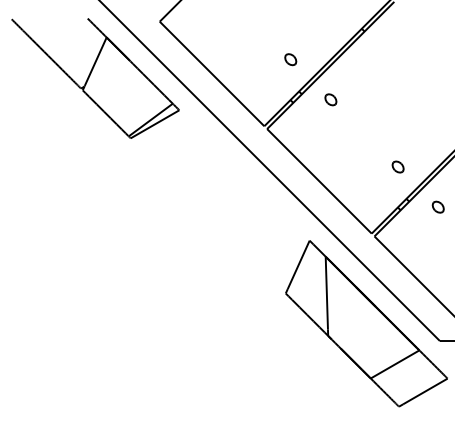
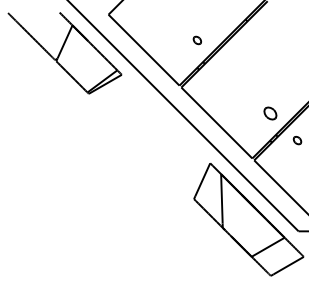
part: (330, 99) -> (224, 67), removed
part: (396, 165) -> (269, 112), size x1.6

